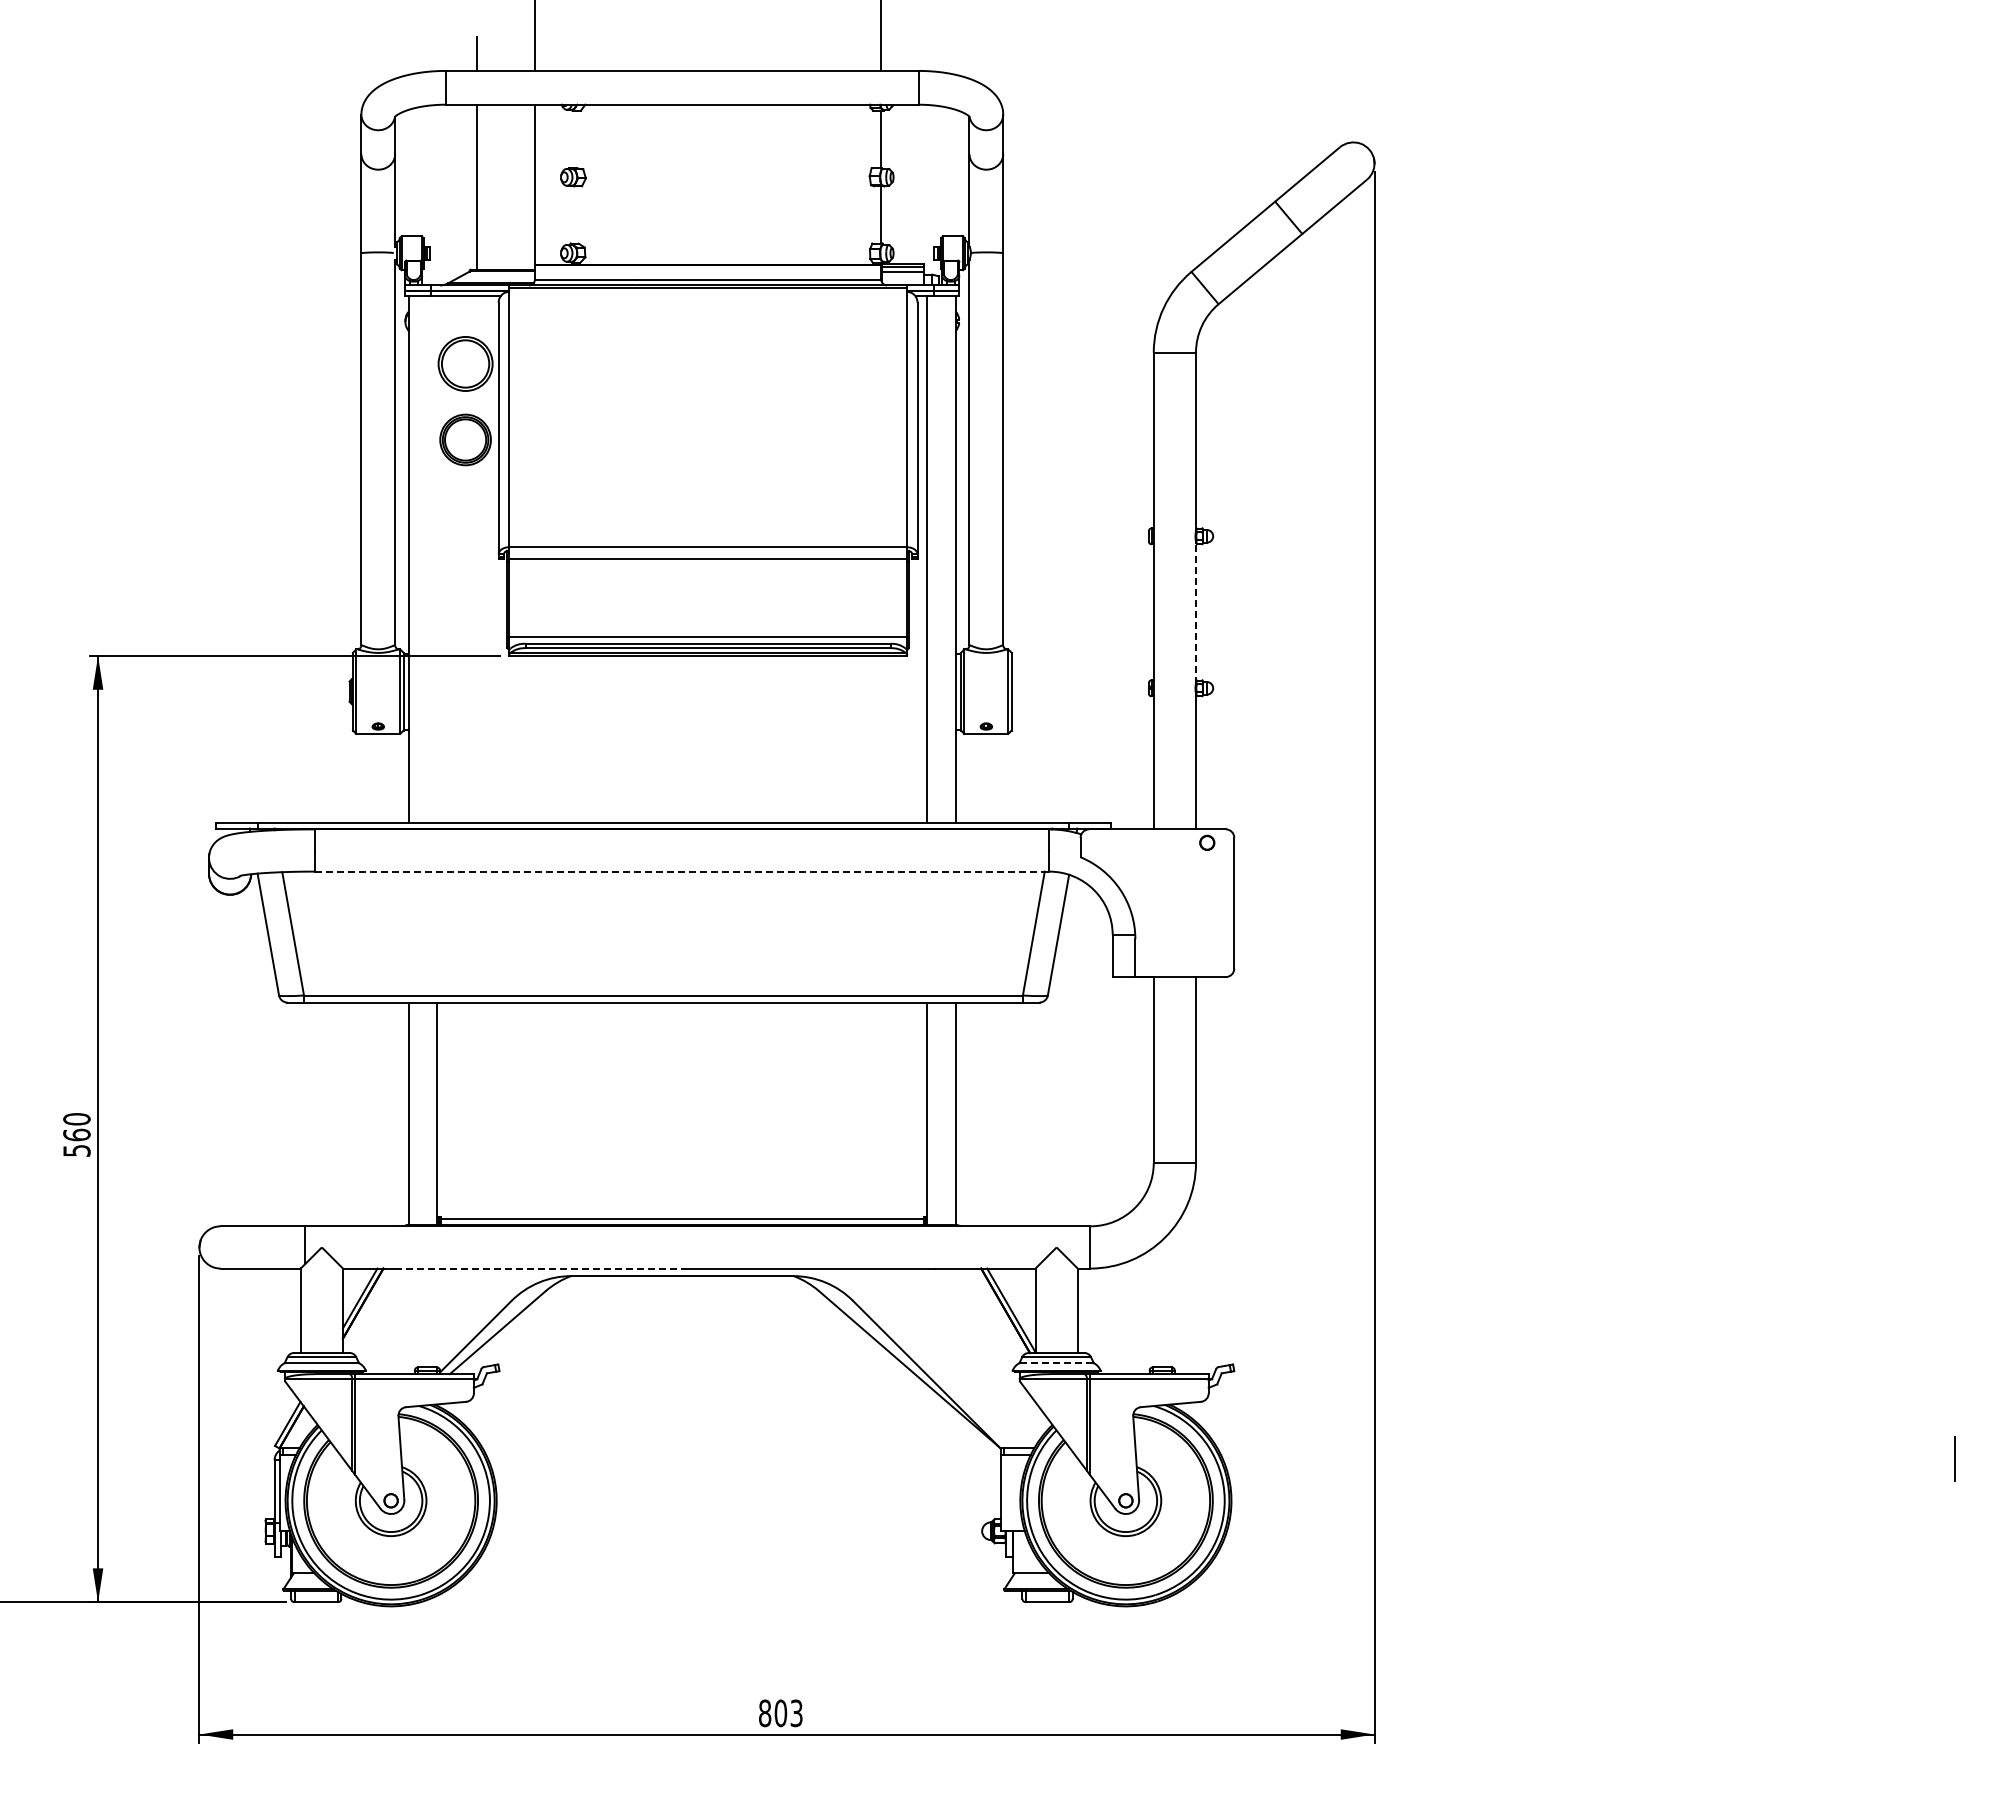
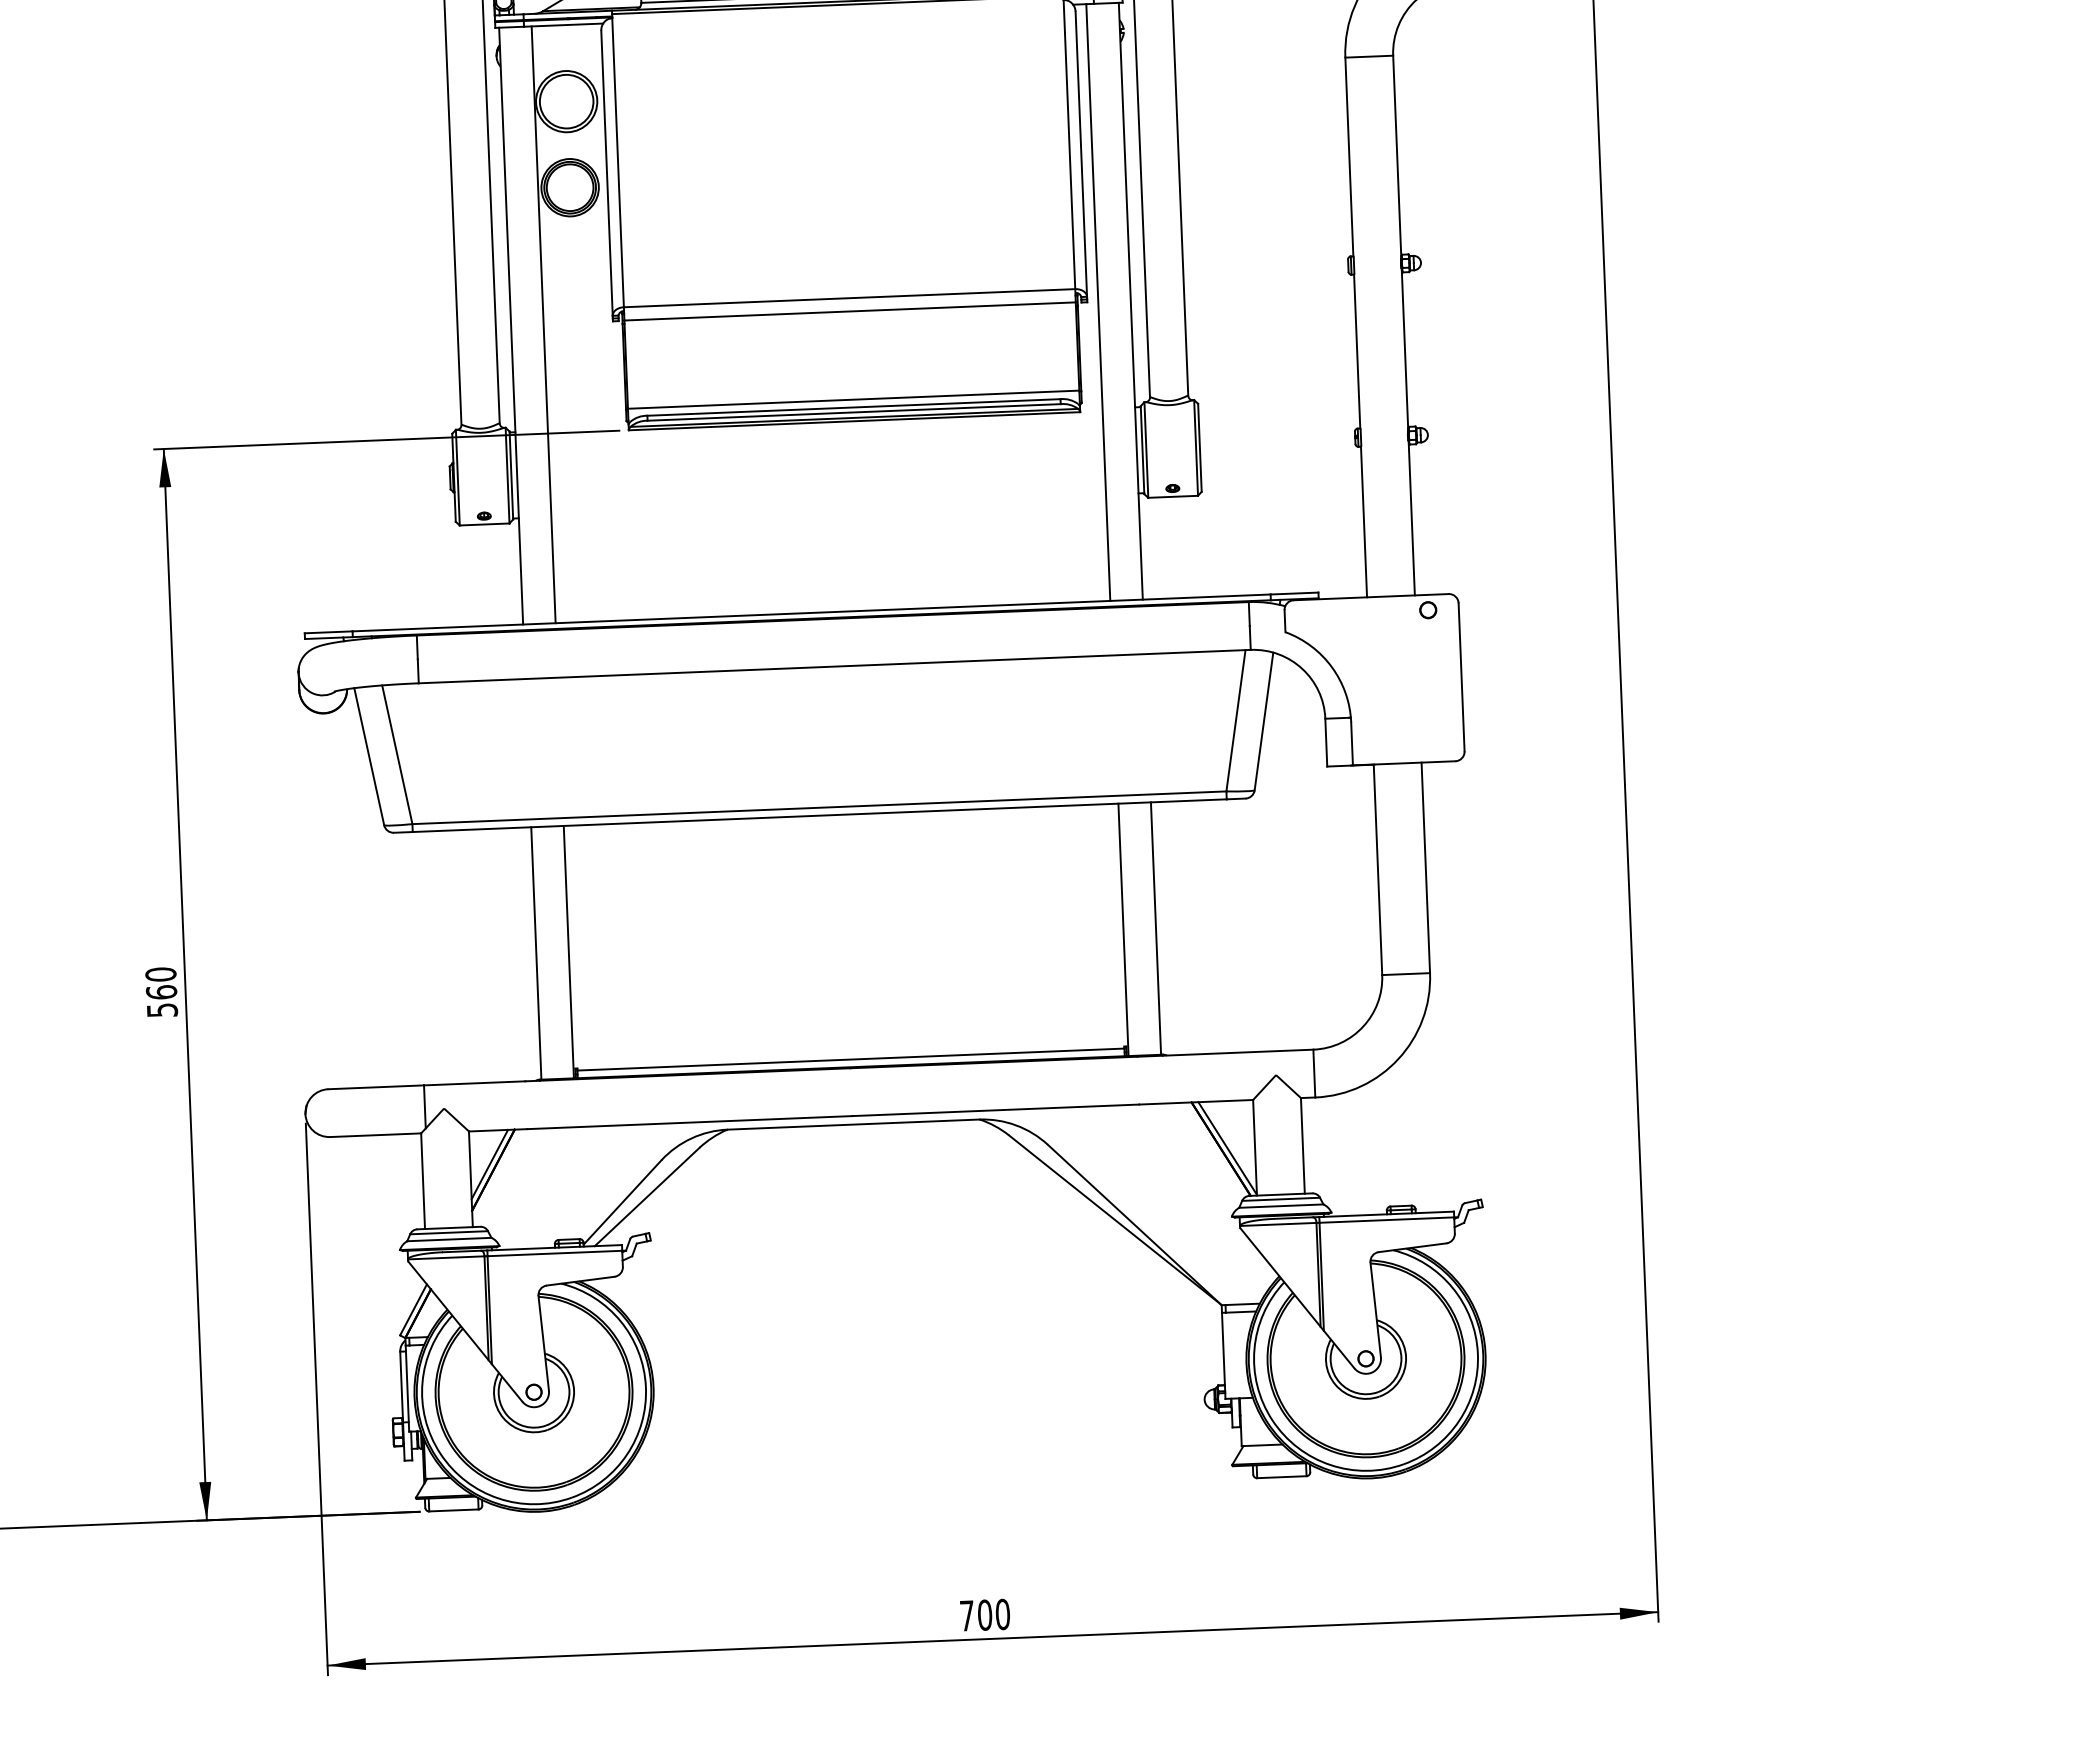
line: (437, 559) -> (543, 324), added
line: (1196, 611) -> (1405, 348), dashed -> solid
line: (682, 871) -> (835, 666), dashed -> solid
line: (538, 1268) -> (690, 1122), dashed -> solid
line: (1057, 1363) -> (1282, 1206), dashed -> solid
text: (780, 1713) -> (984, 1615), 803 -> 700

